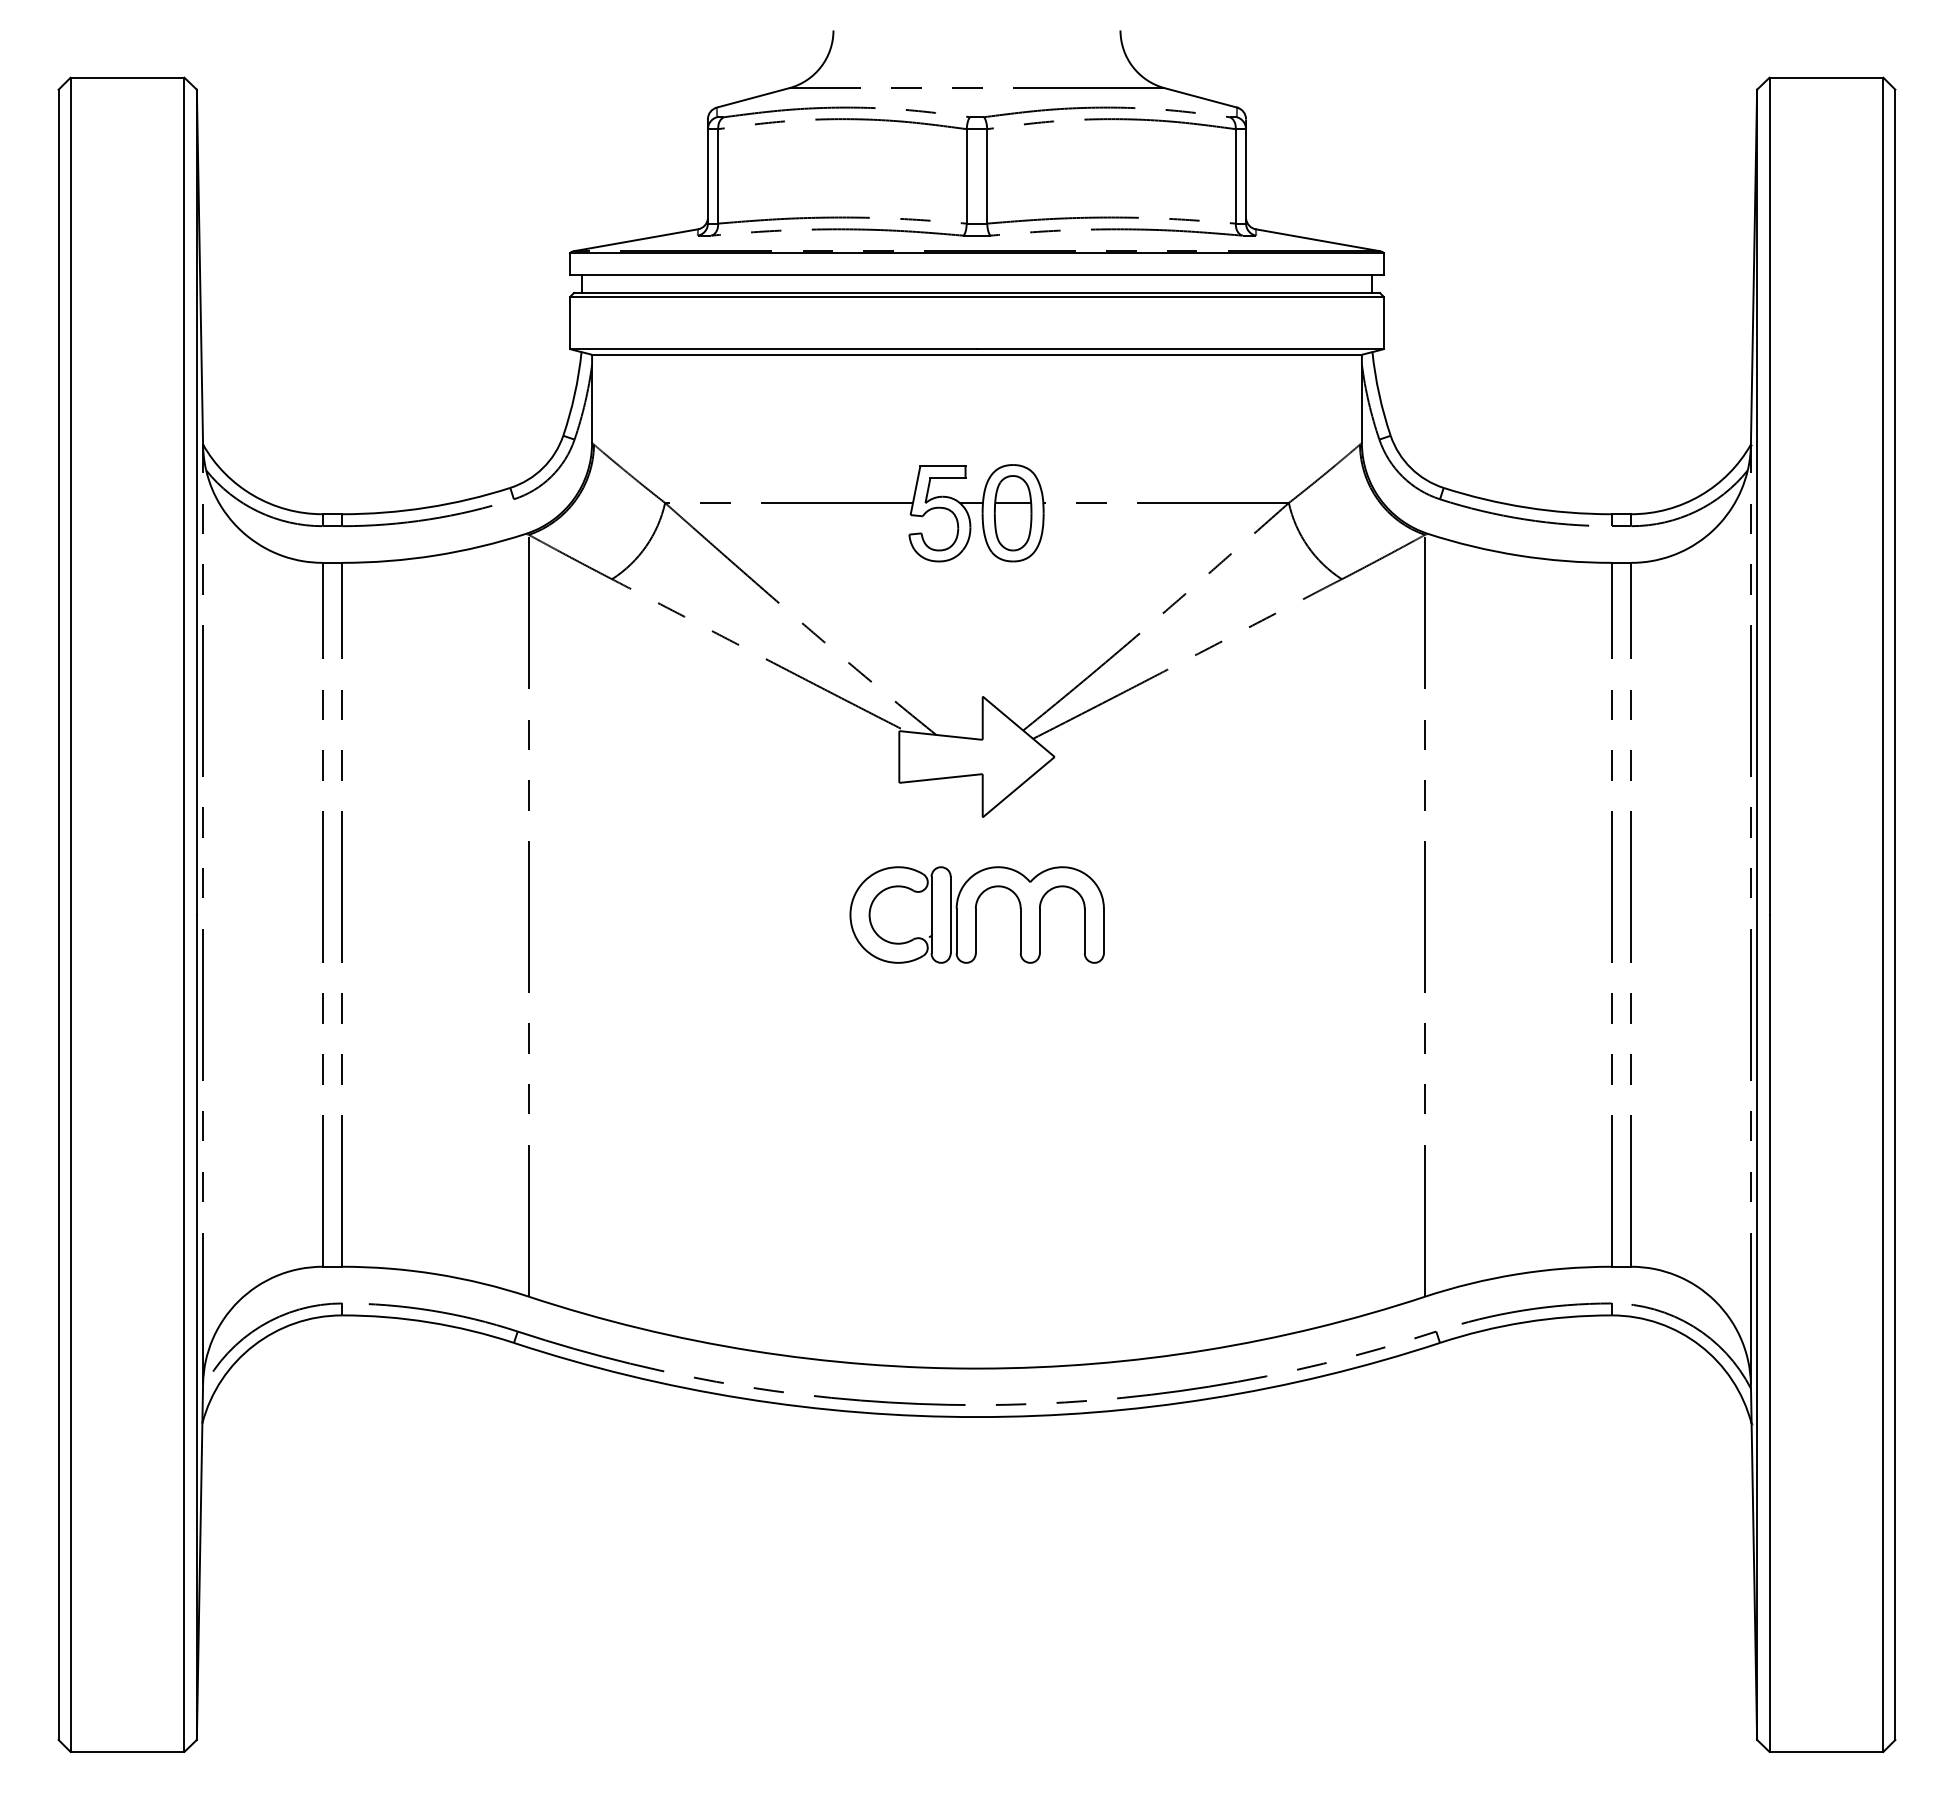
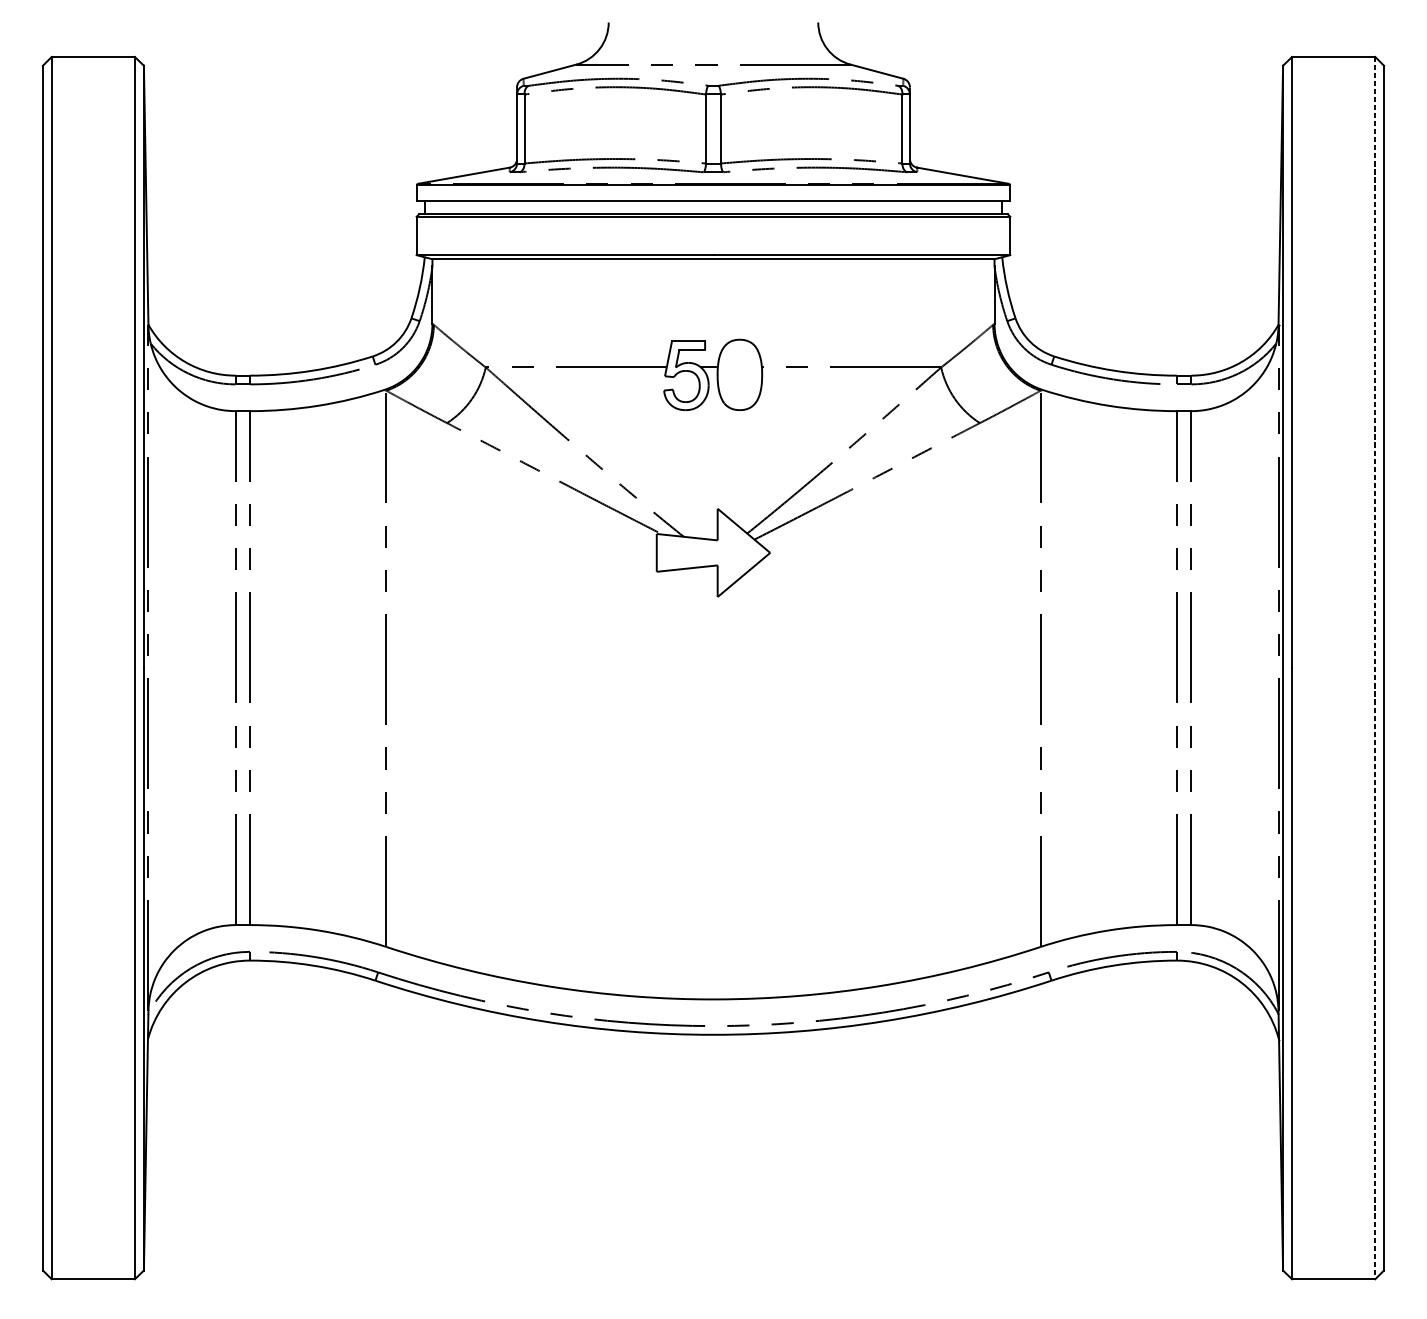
part: (1013, 513) -> (740, 375), removed
part: (976, 914) -> (713, 667), removed
line: (1883, 915) -> (1375, 668), solid -> dashed

